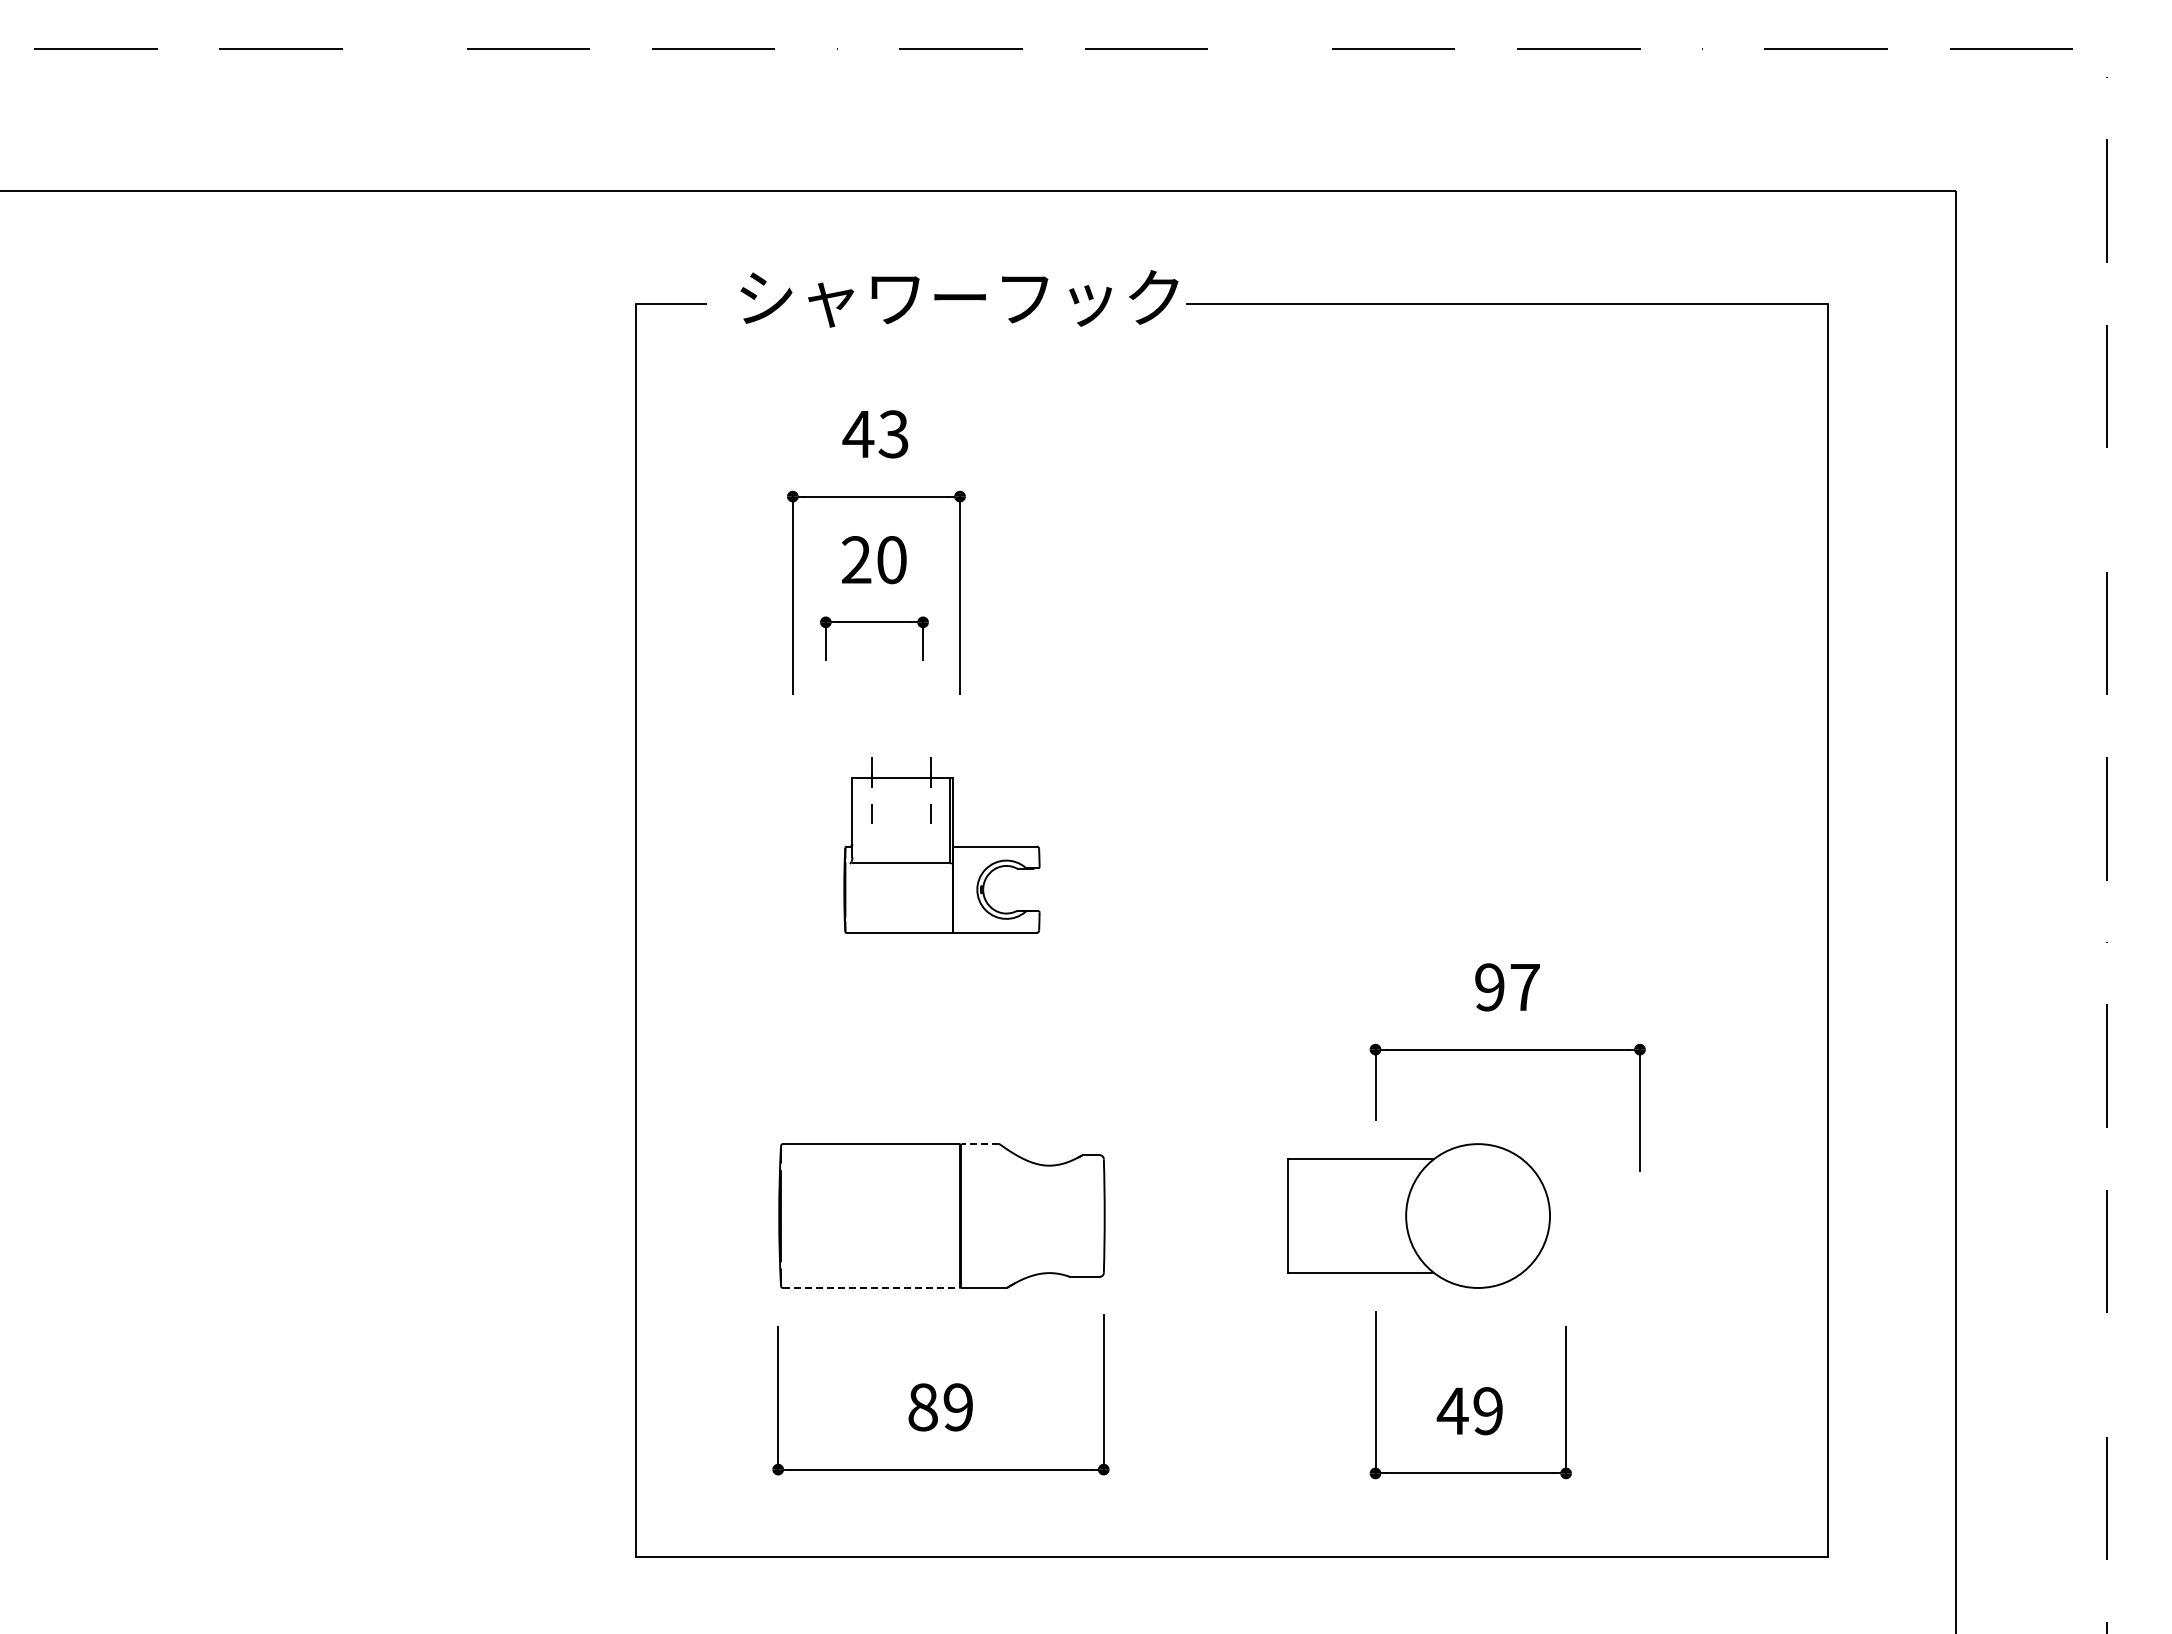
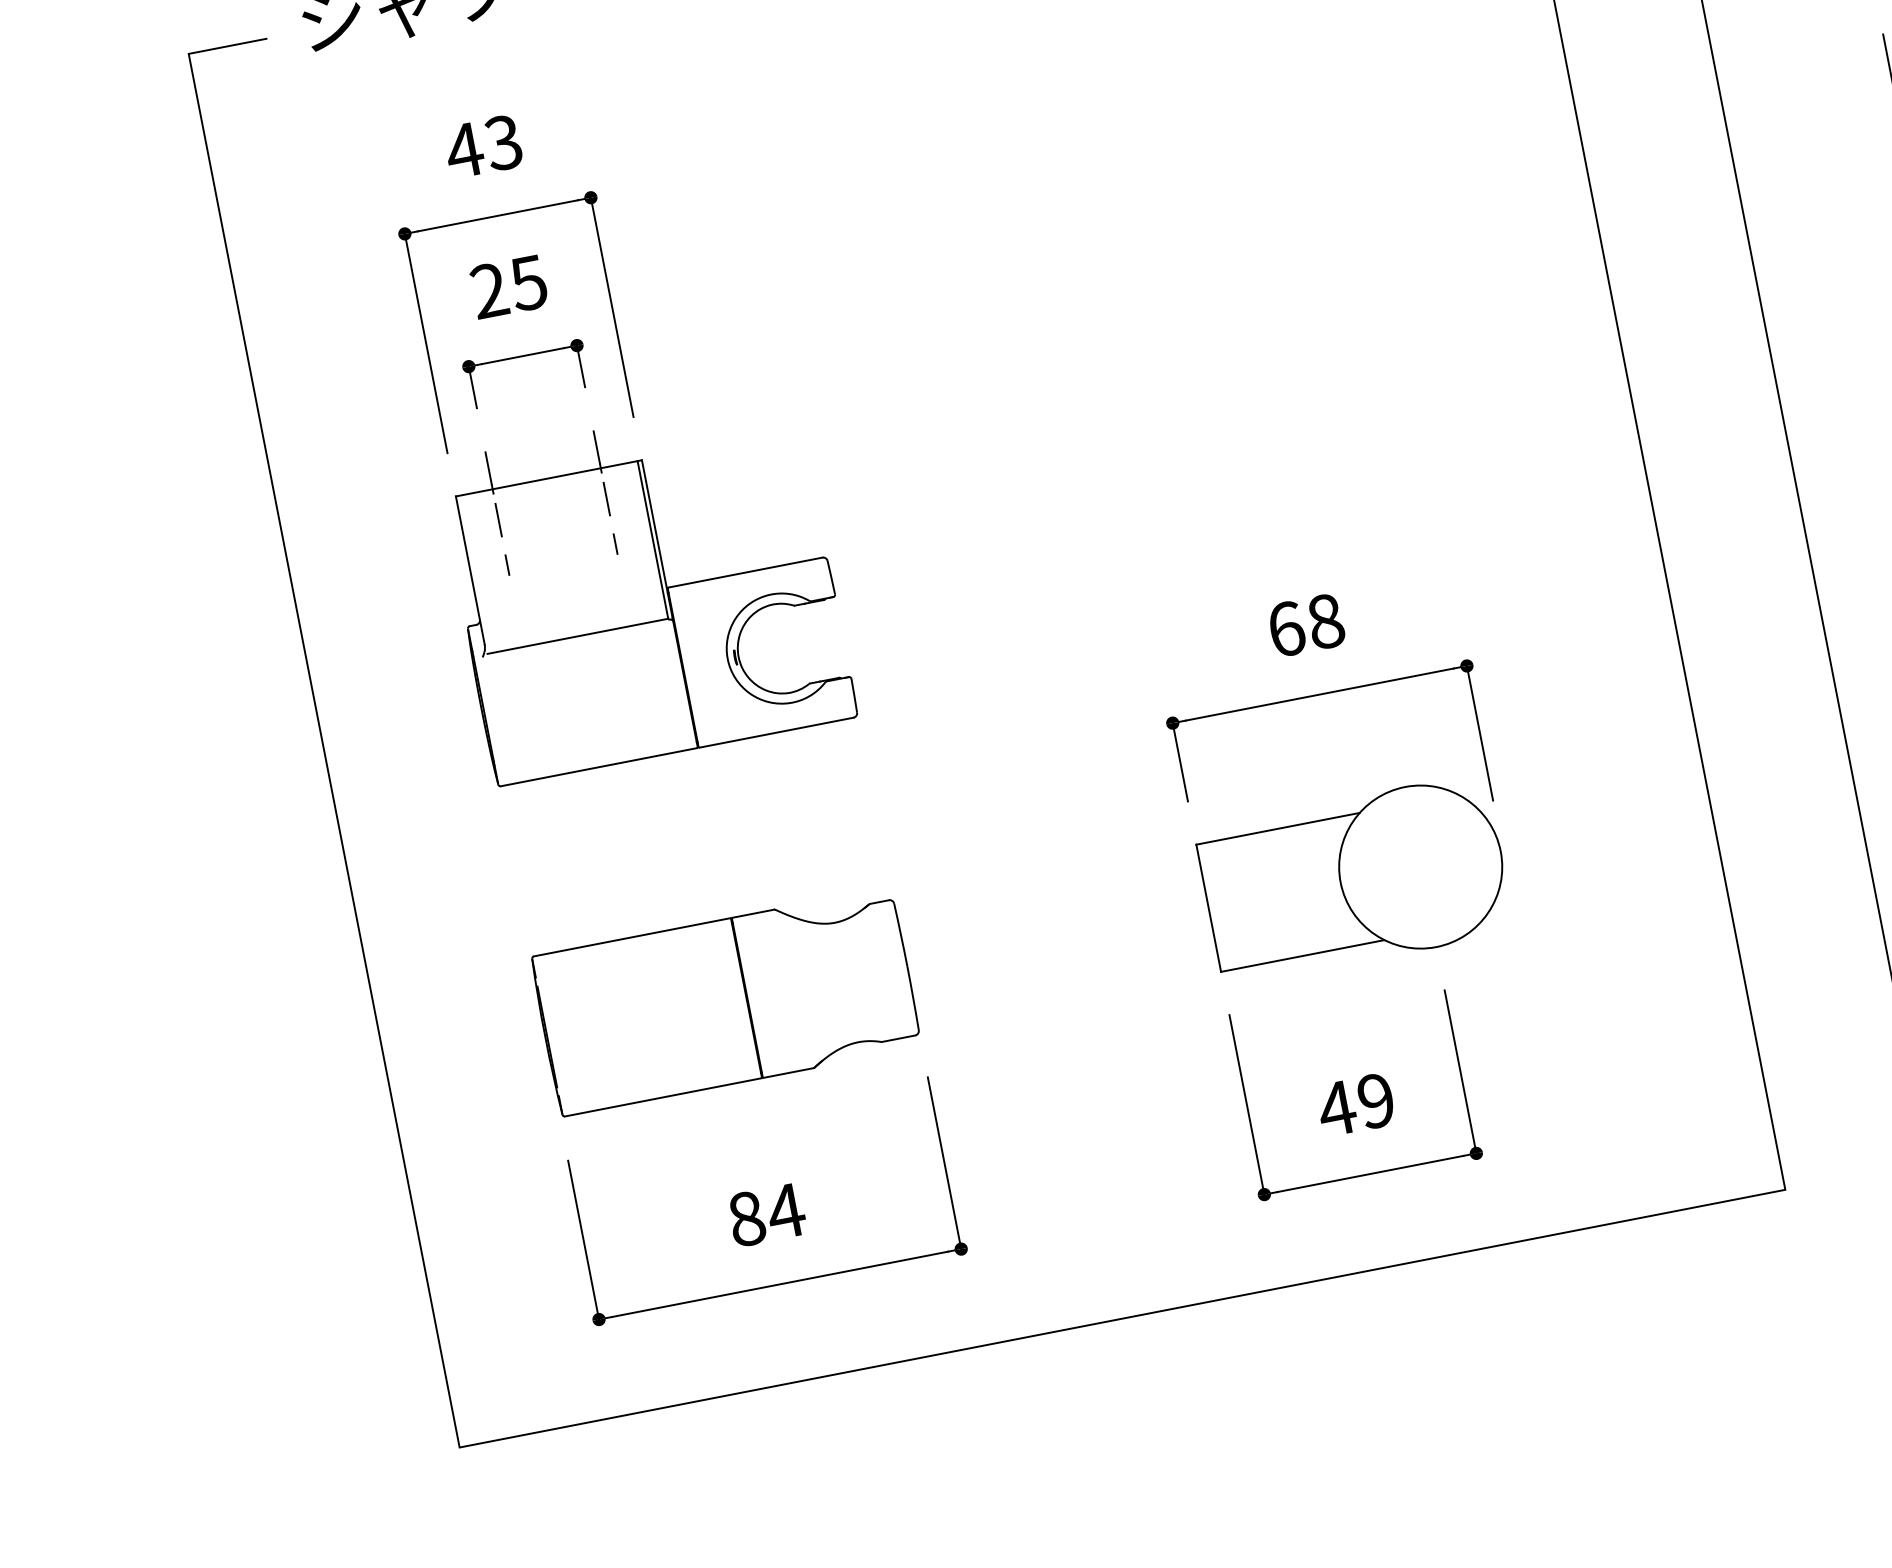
text: (891, 560) -> (528, 283), 20 -> 25
part: (941, 845) -> (645, 589), size x1.67
text: (1507, 987) -> (1306, 625), 97 -> 68
line: (980, 1144) -> (753, 914), dashed -> solid
part: (1418, 1215) -> (1354, 879), moved
line: (871, 1288) -> (663, 1097), dashed -> solid
text: (958, 1407) -> (786, 1211), 89 -> 84

